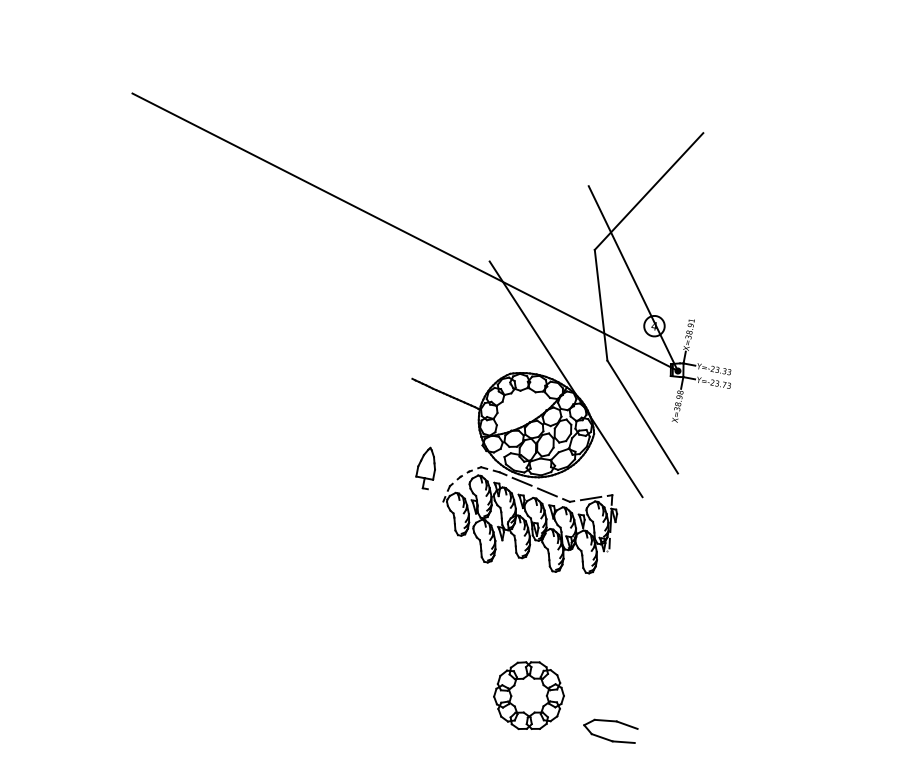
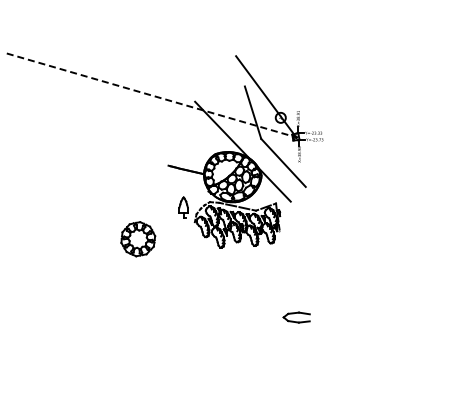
line: (648, 189) -> (265, 52), removed
line: (405, 232) -> (151, 95), solid -> dashed
part: (529, 696) -> (138, 239), moved

